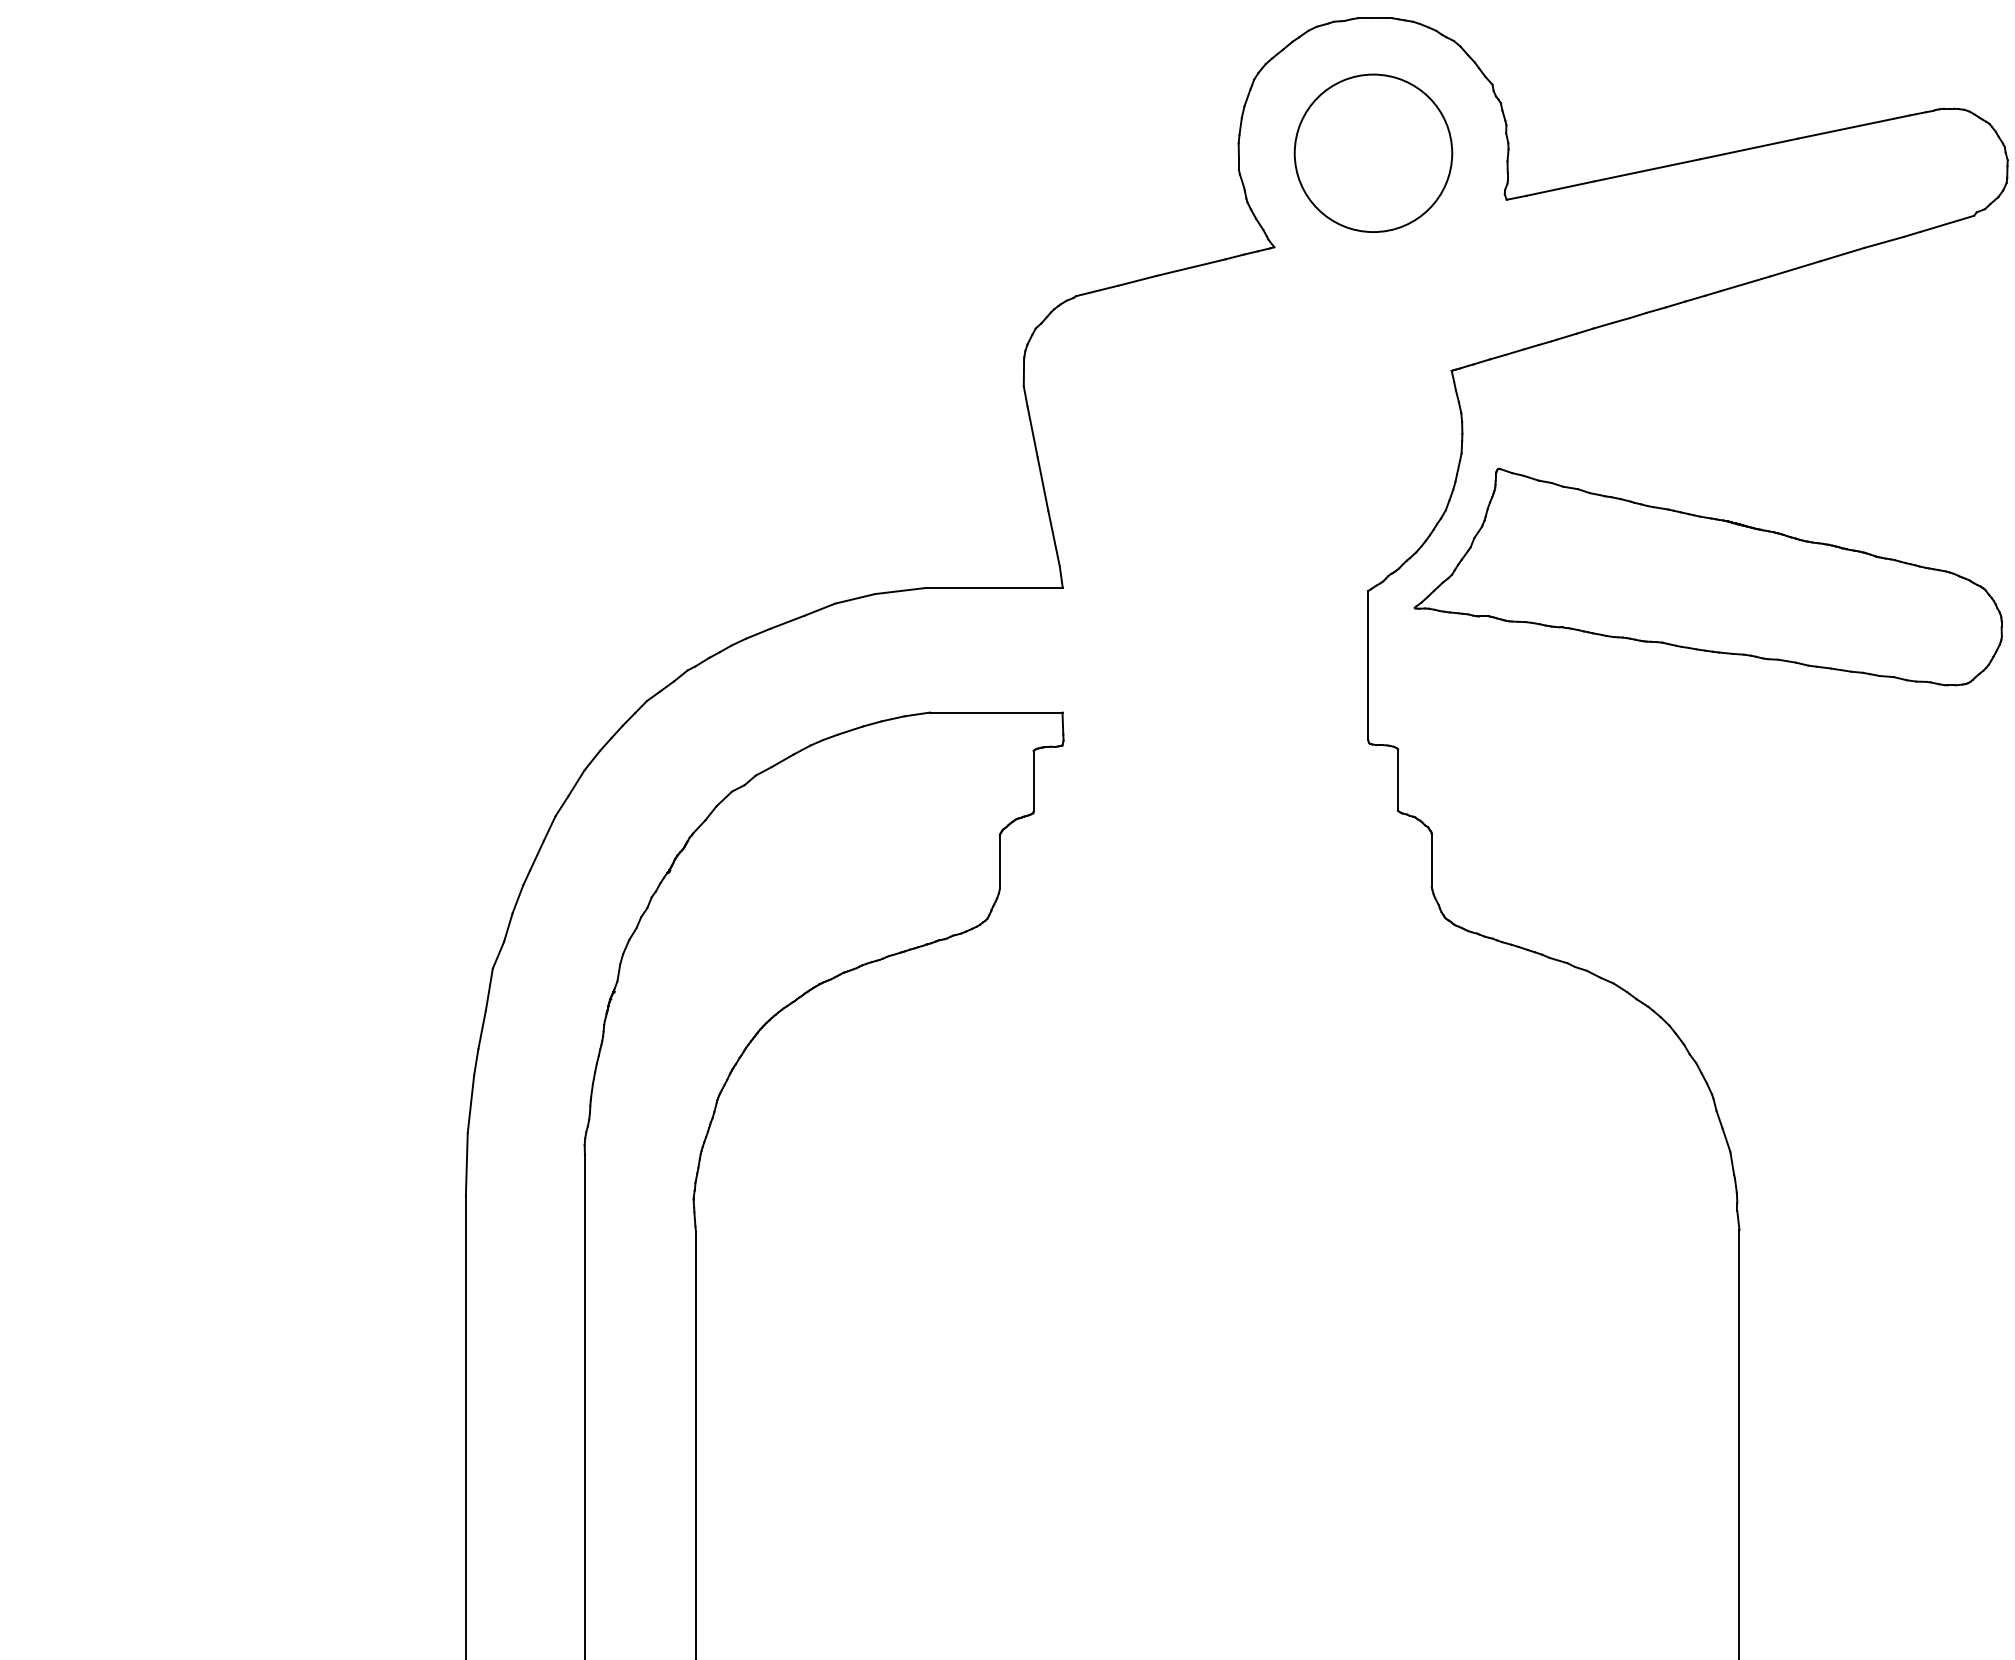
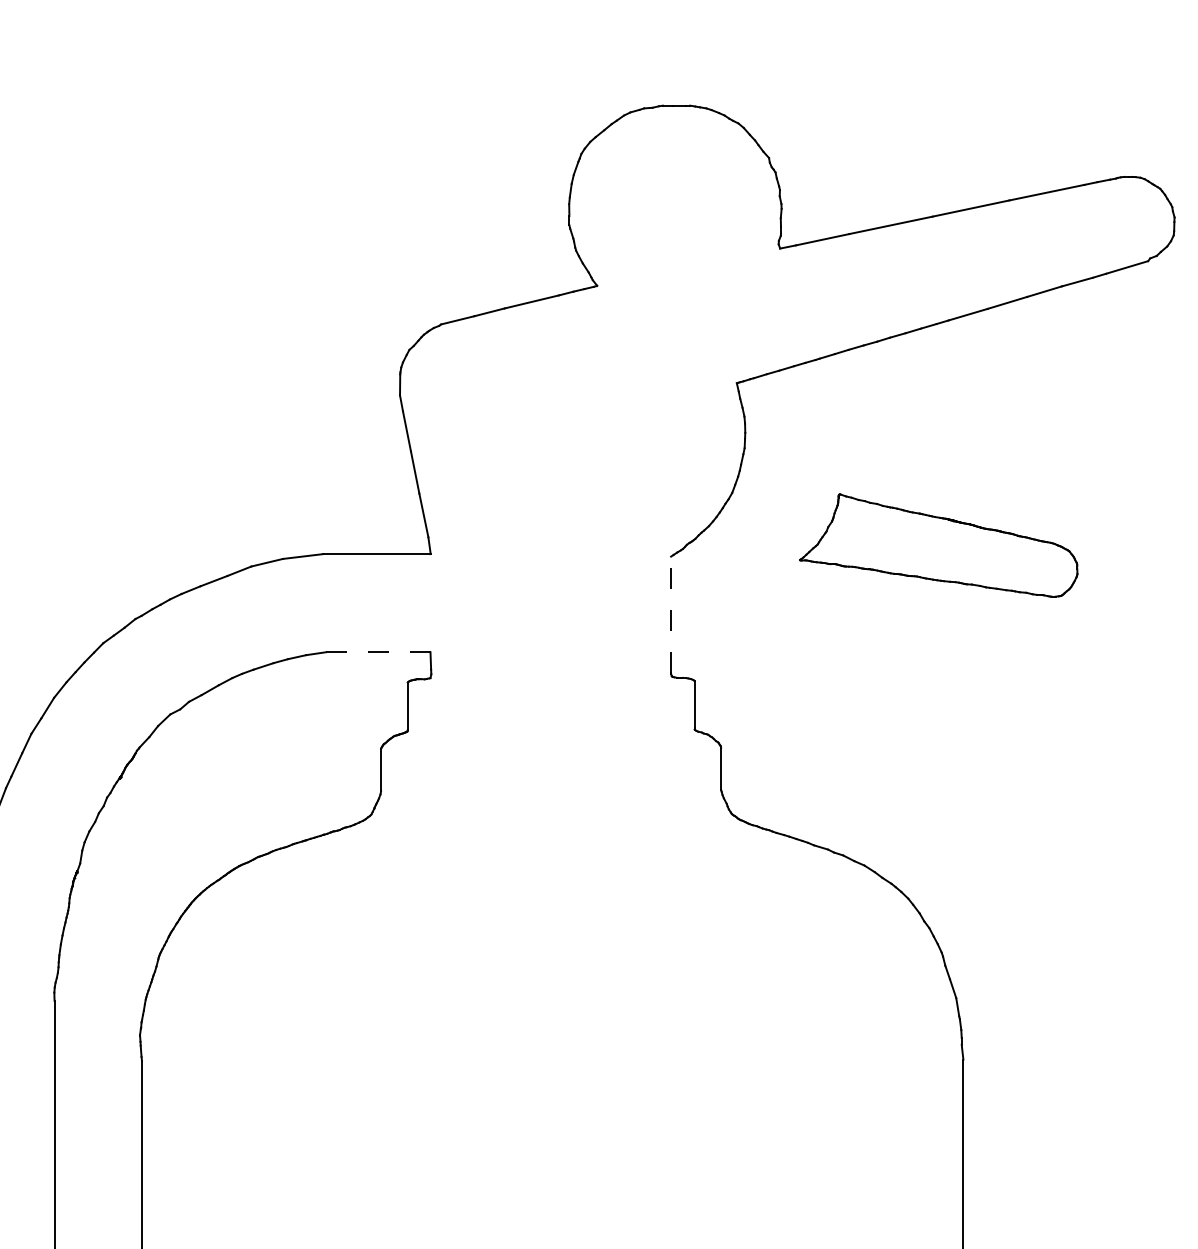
circle: (1373, 152) -> (675, 211), removed
part: (1707, 576) -> (938, 545), size x0.6
line: (1368, 664) -> (671, 614), solid -> dashed
line: (996, 712) -> (378, 652), solid -> dashed

